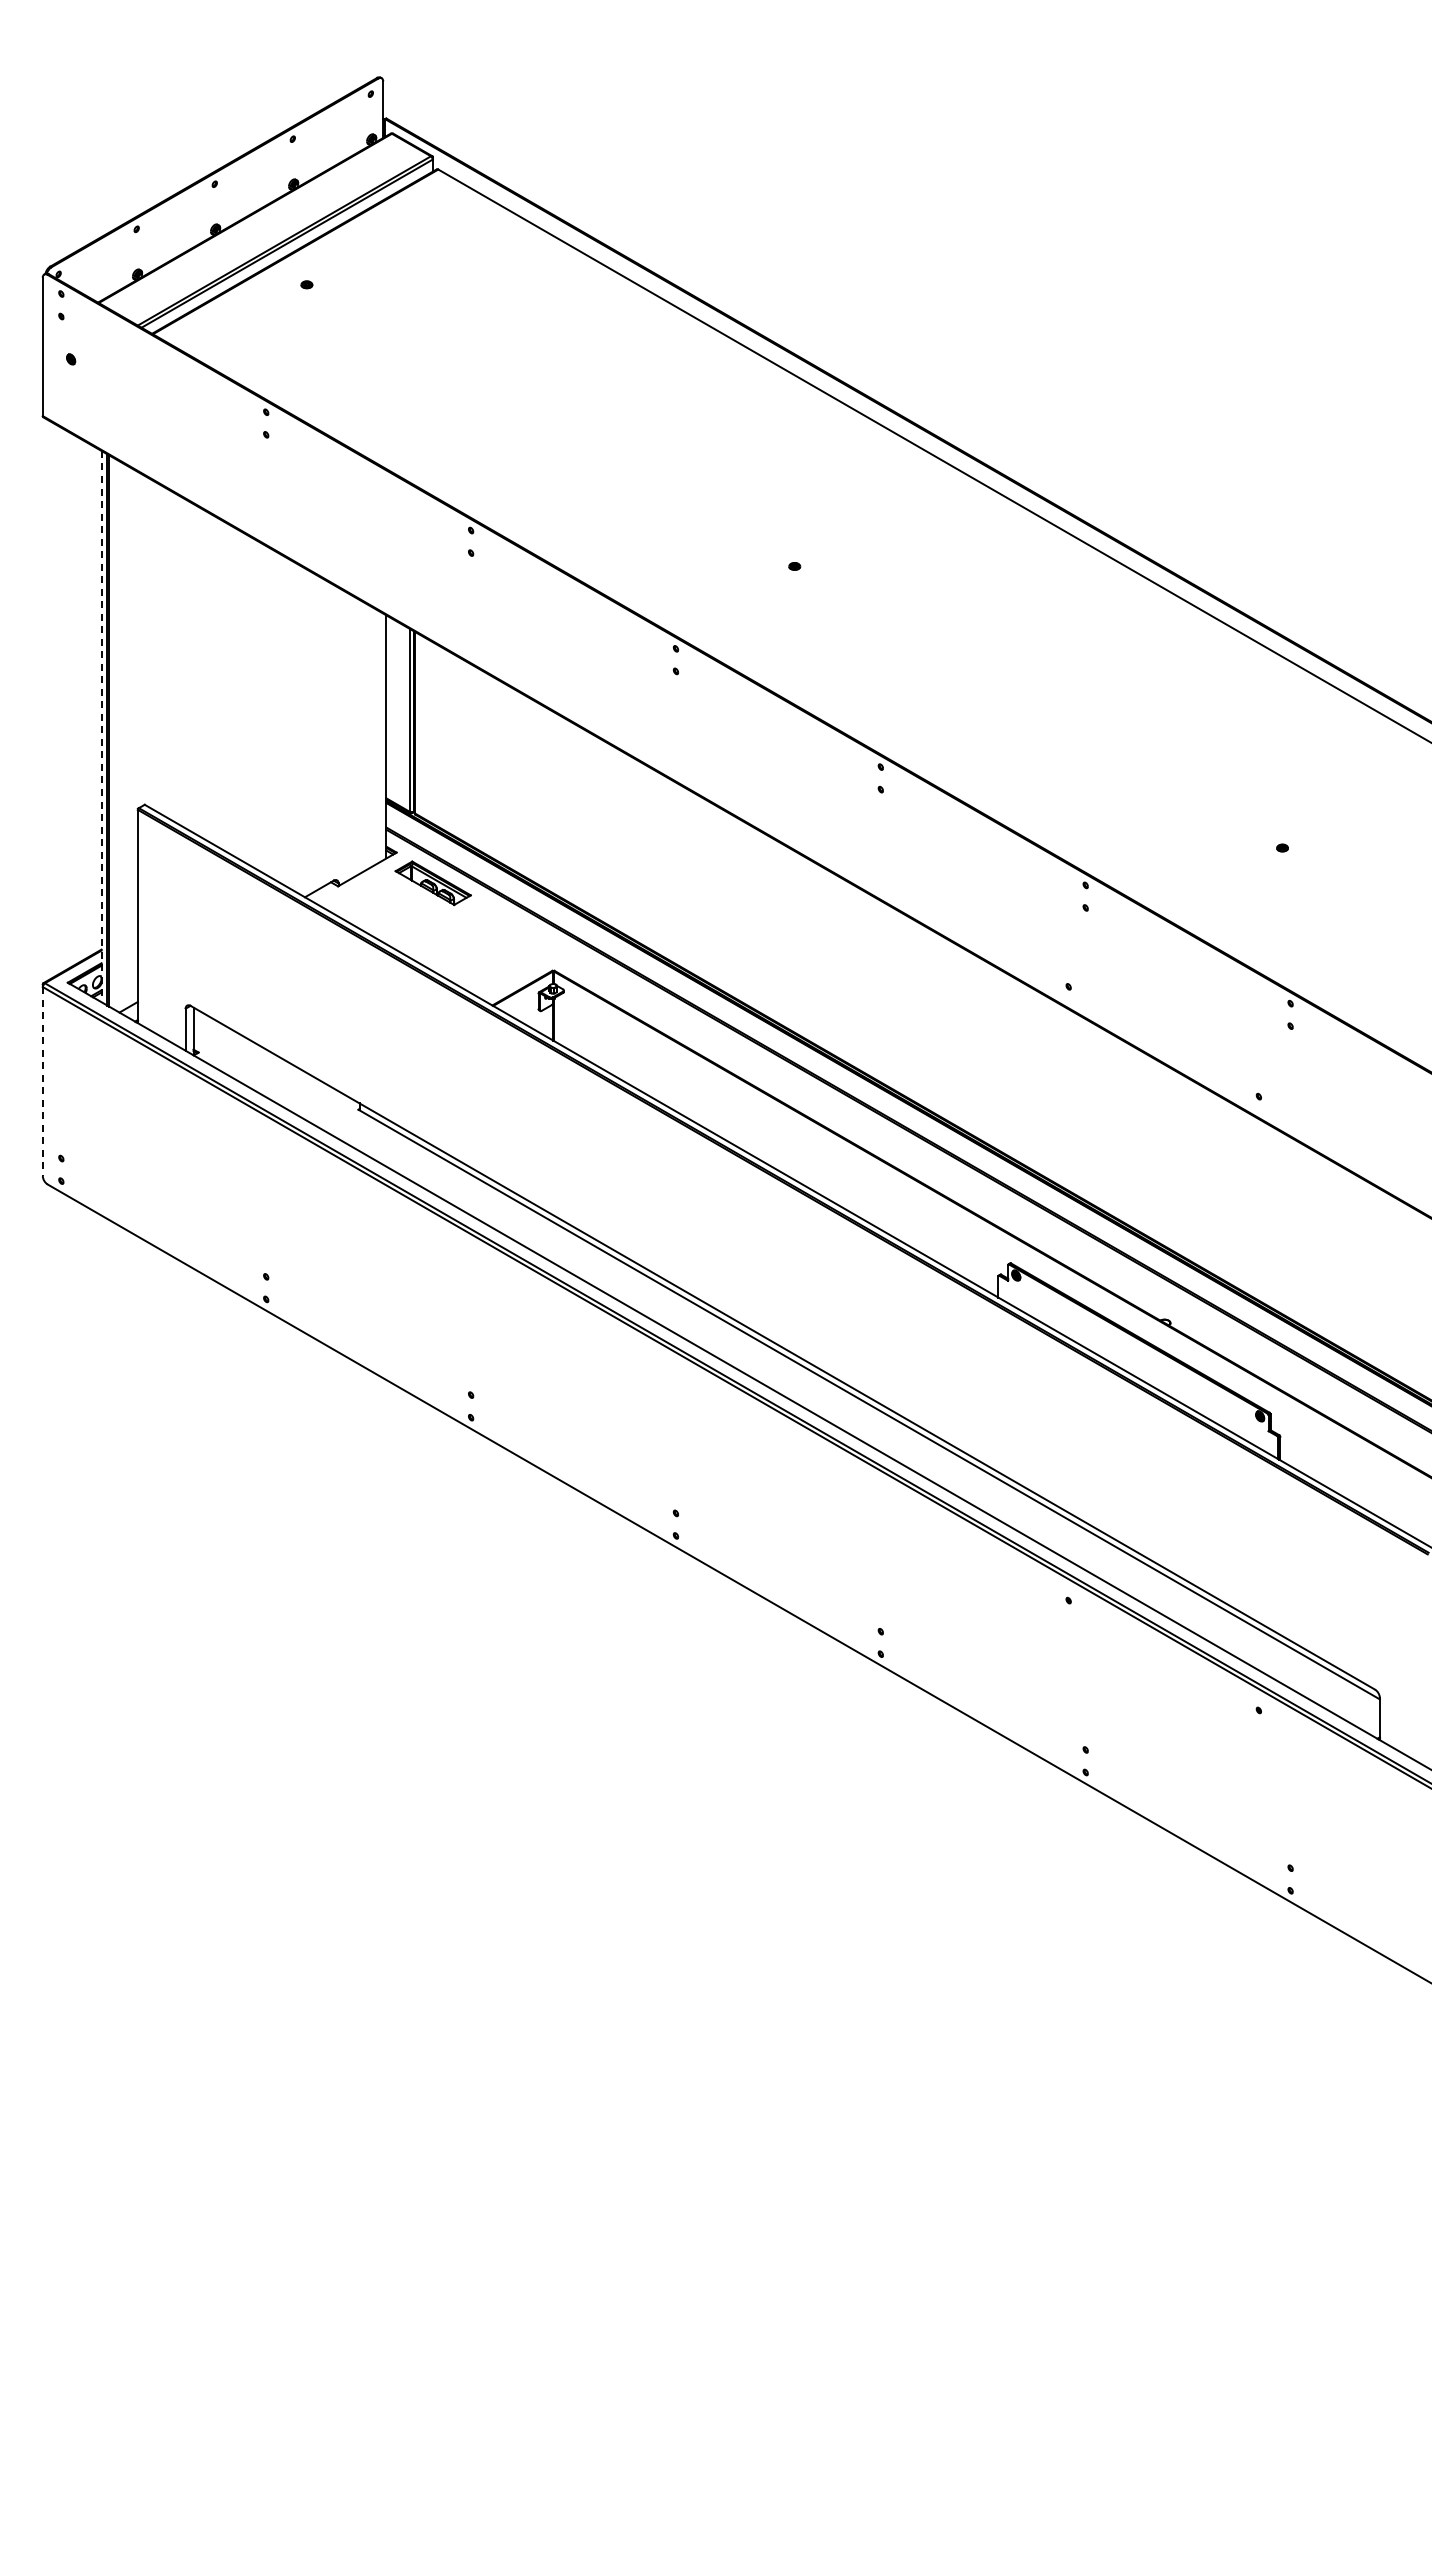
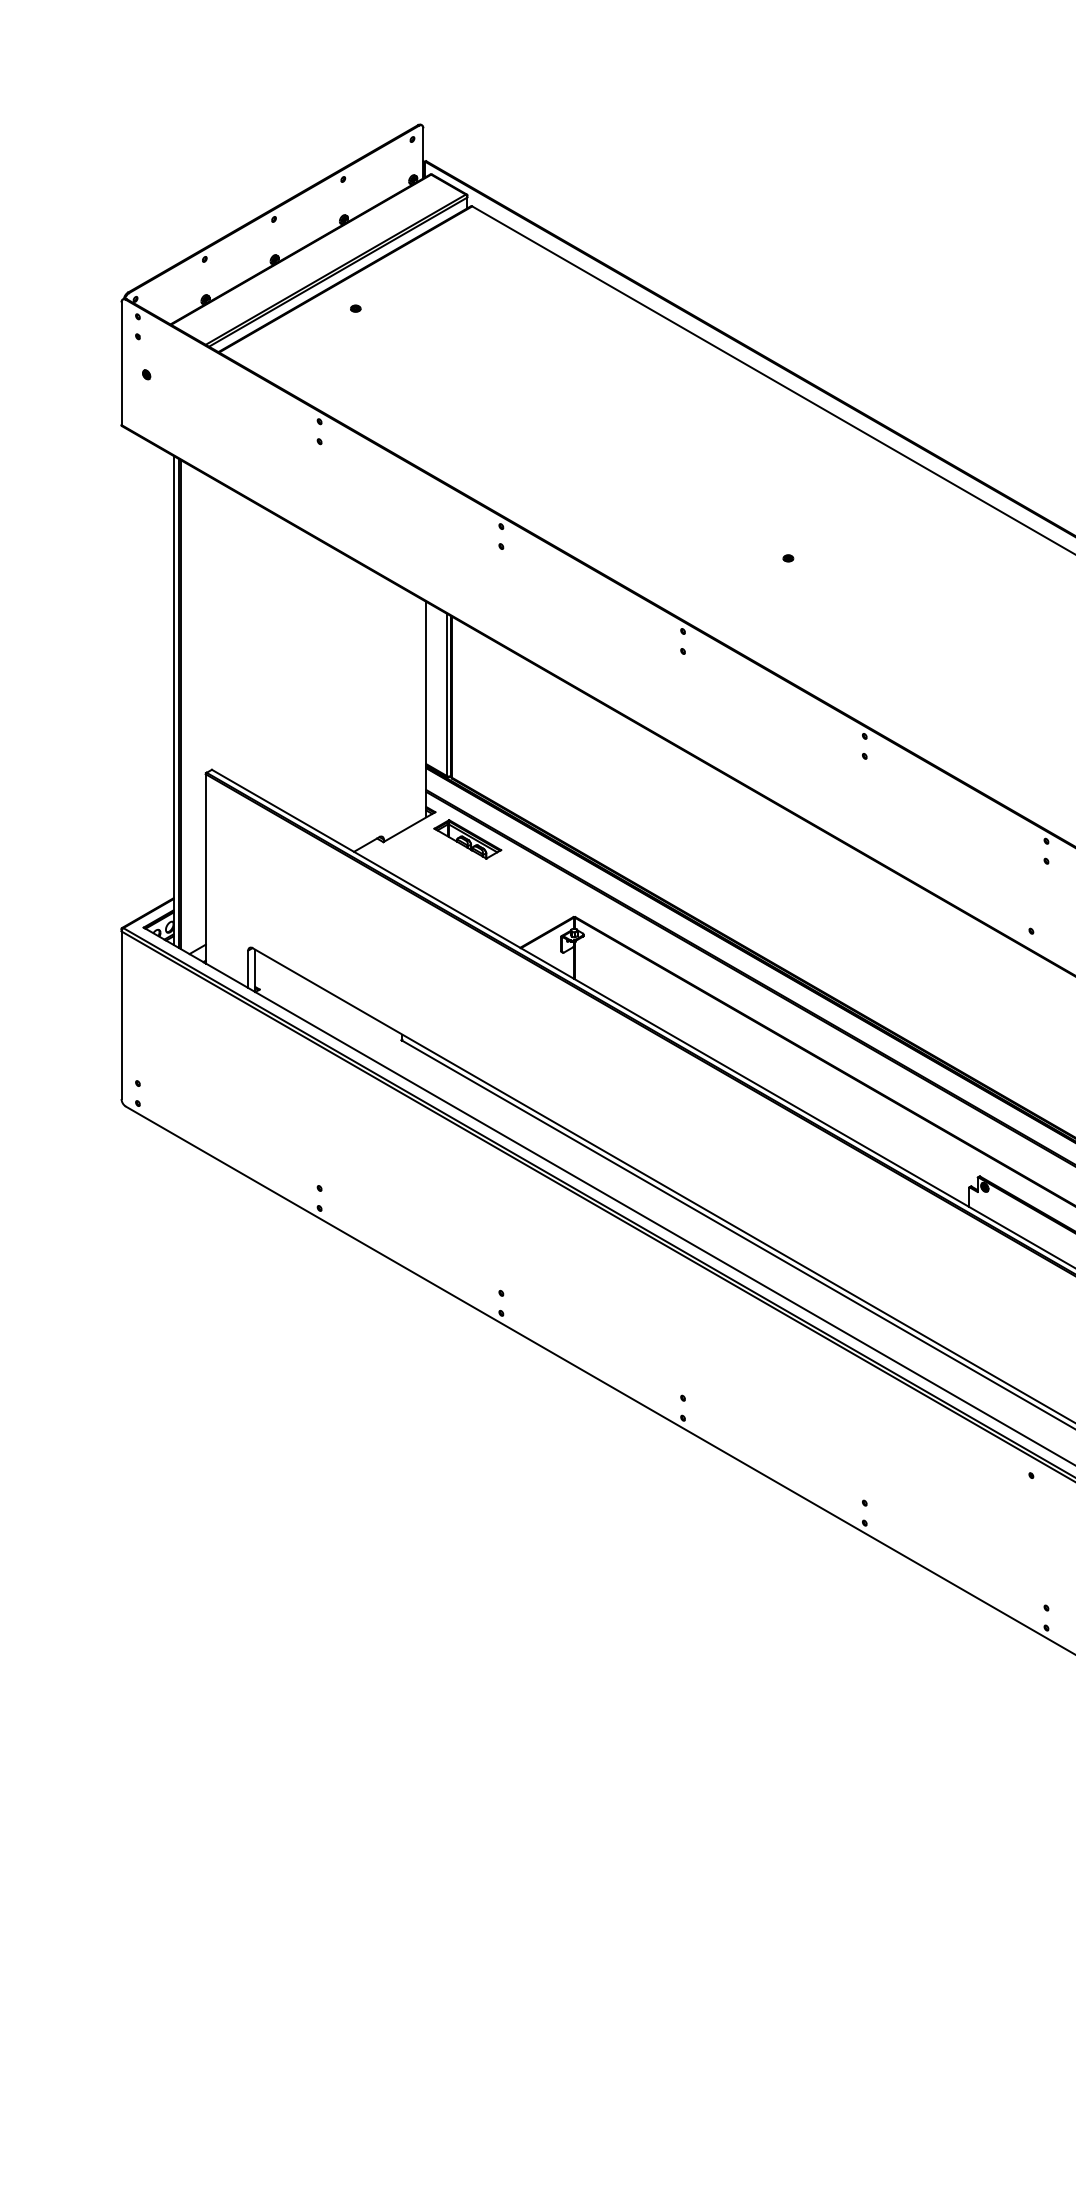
line: (101, 726) -> (173, 700), dashed -> solid
line: (42, 1081) -> (121, 1015), dashed -> solid

